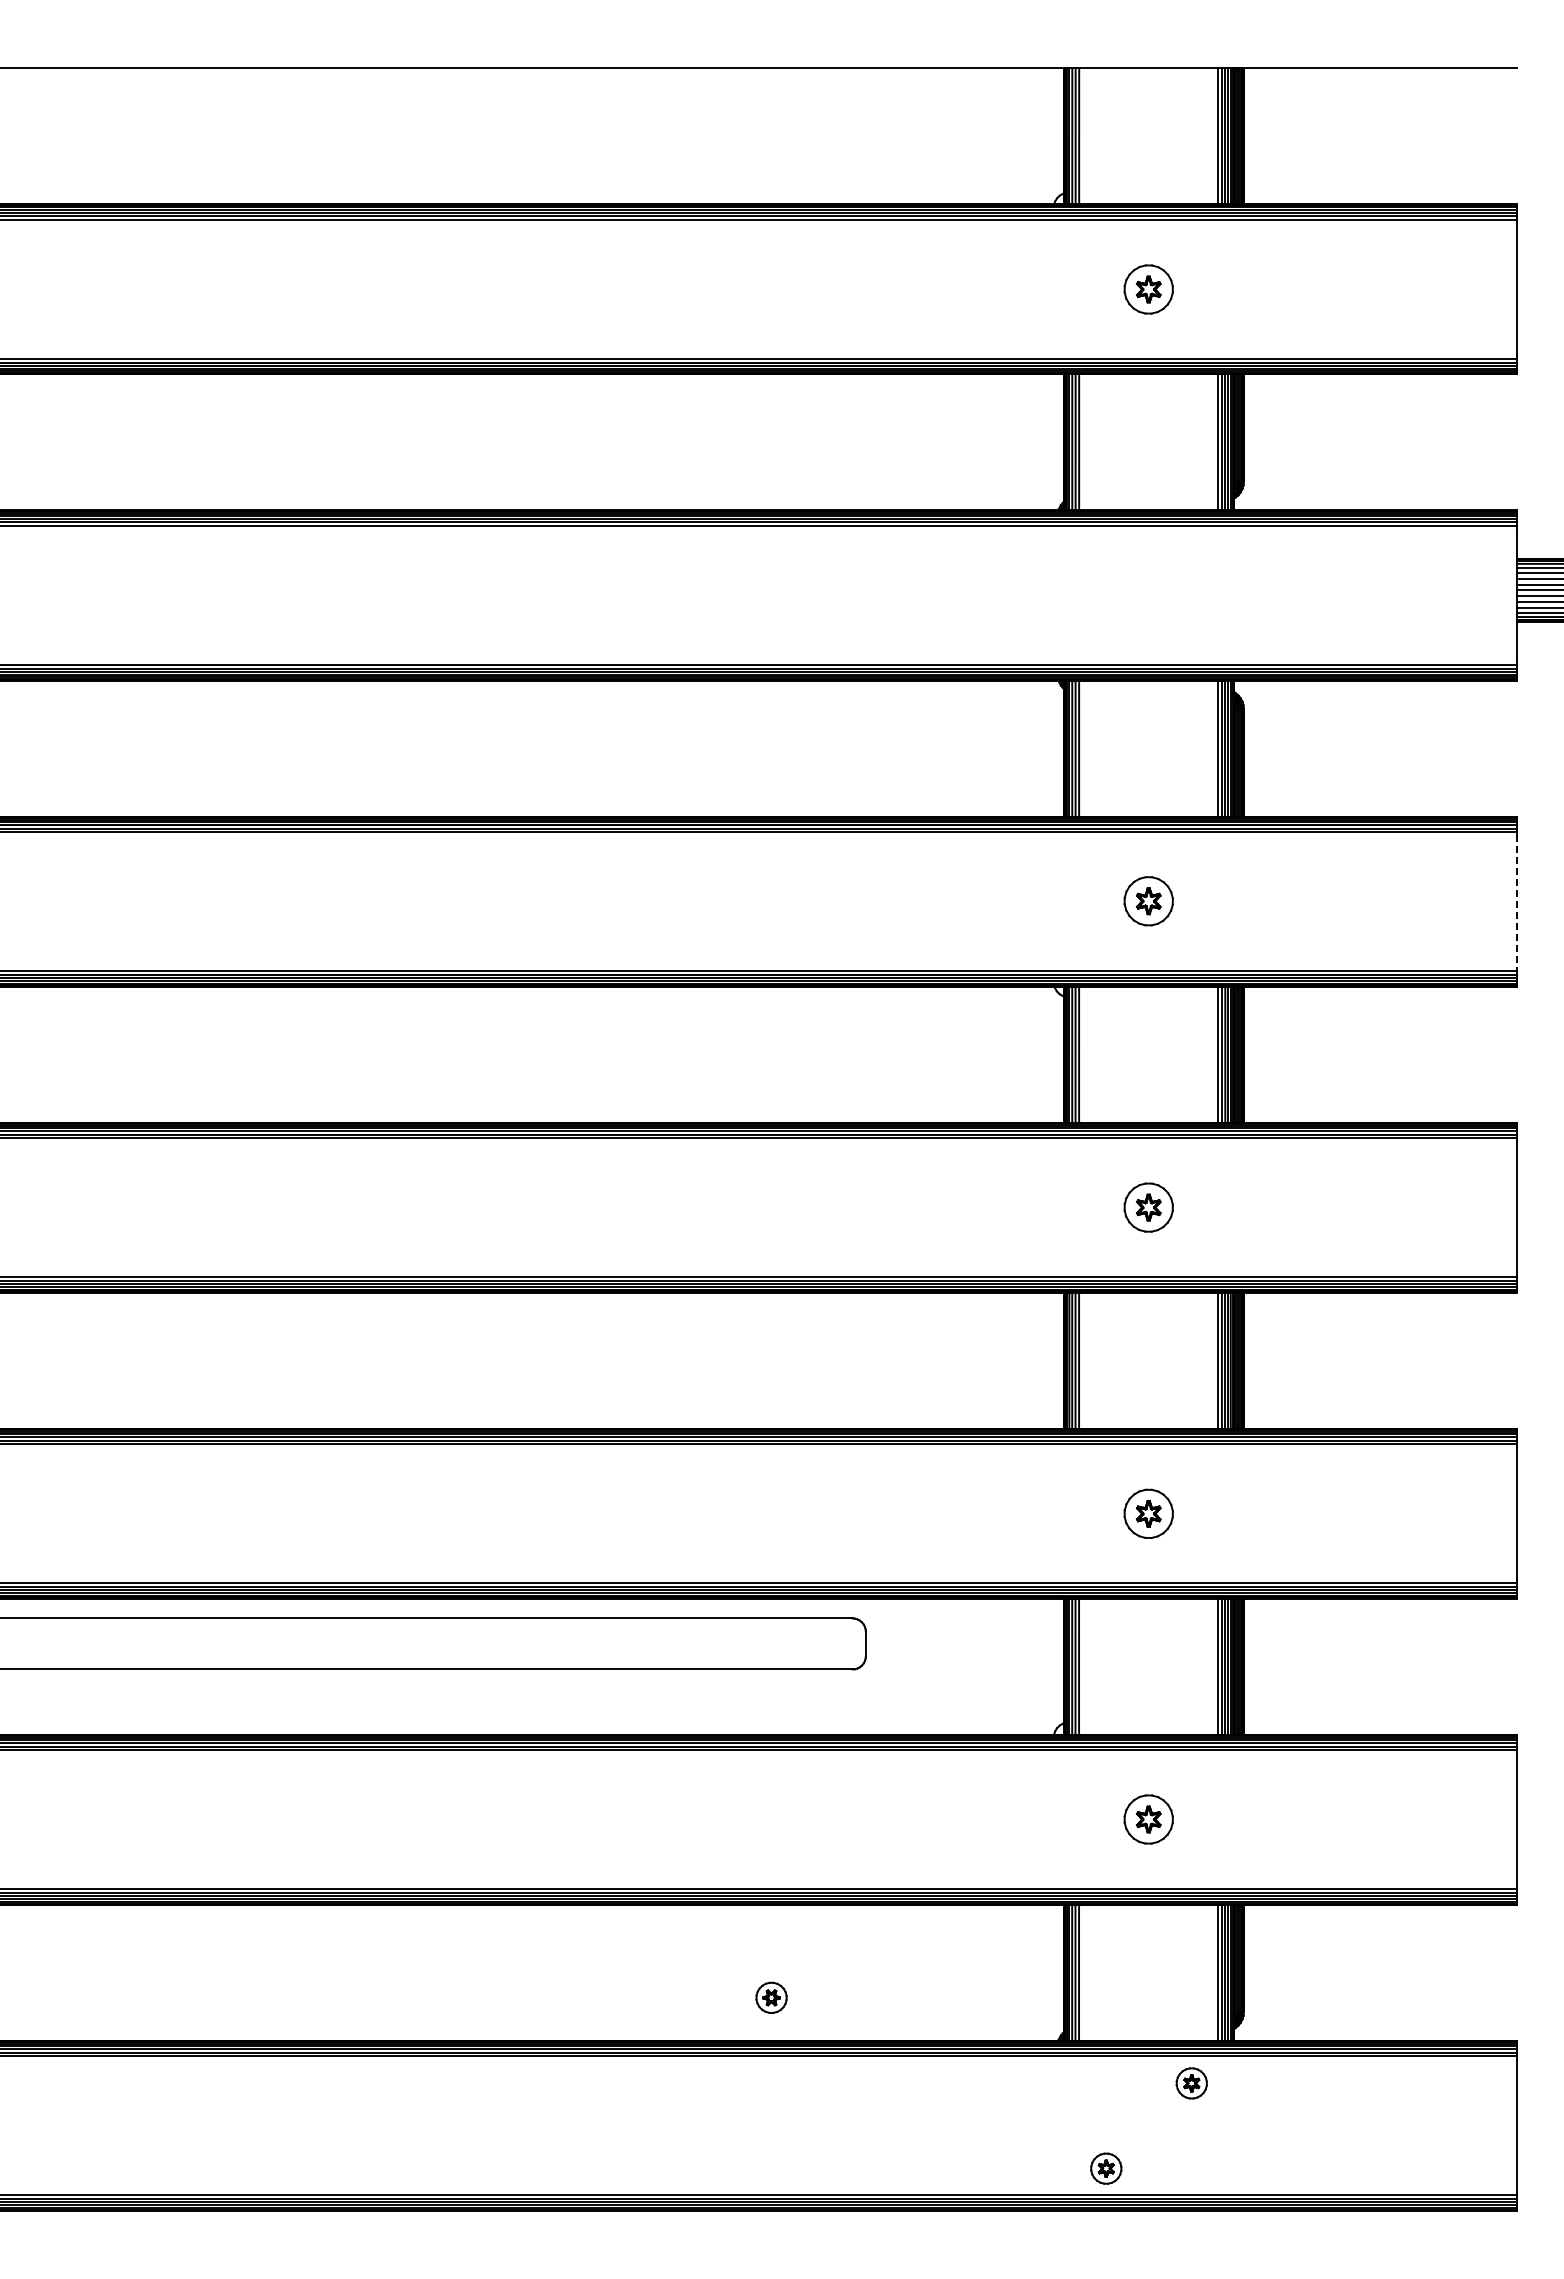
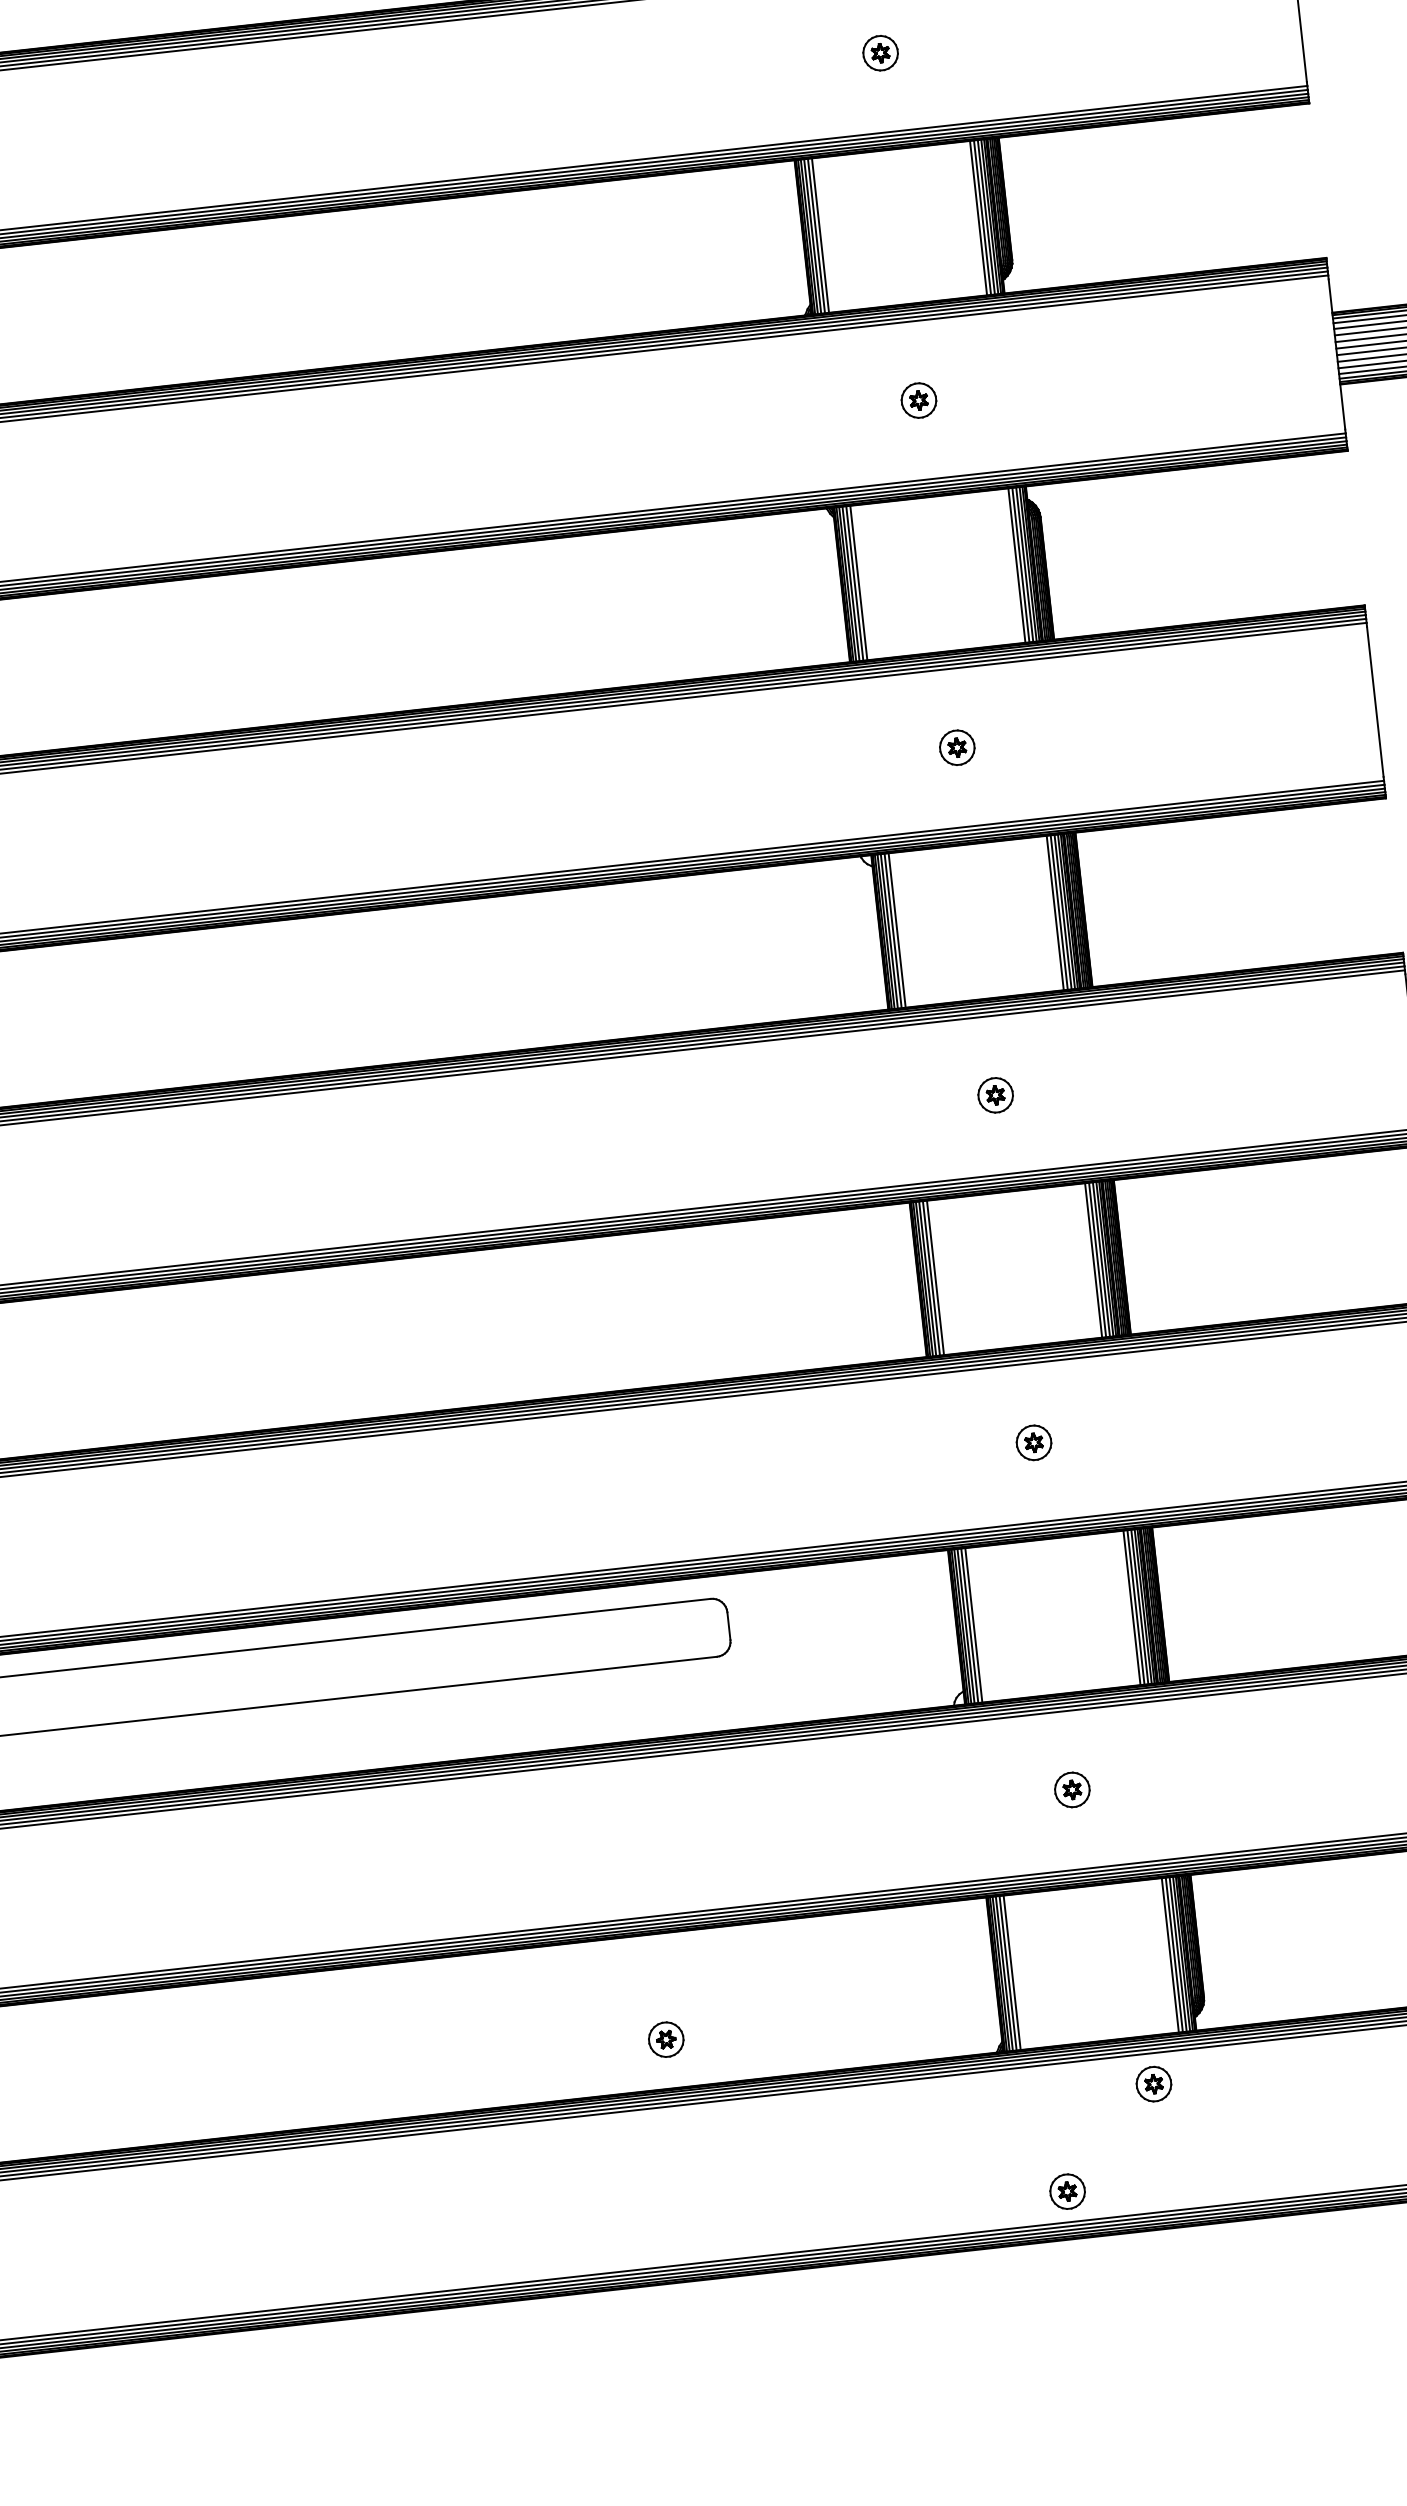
part: (1149, 289) -> (881, 53), size x0.62
part: (1149, 595) -> (919, 400), added
part: (1149, 901) -> (957, 747), size x0.62
line: (1517, 902) -> (1375, 702), dashed -> solid
part: (1149, 1207) -> (996, 1095), size x0.62
part: (1149, 1513) -> (1034, 1442), size x0.62
part: (1149, 1819) -> (1072, 1789), size x0.62

